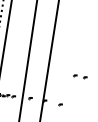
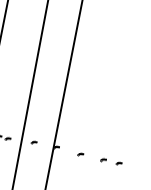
part: (80, 76) -> (111, 161), moved

